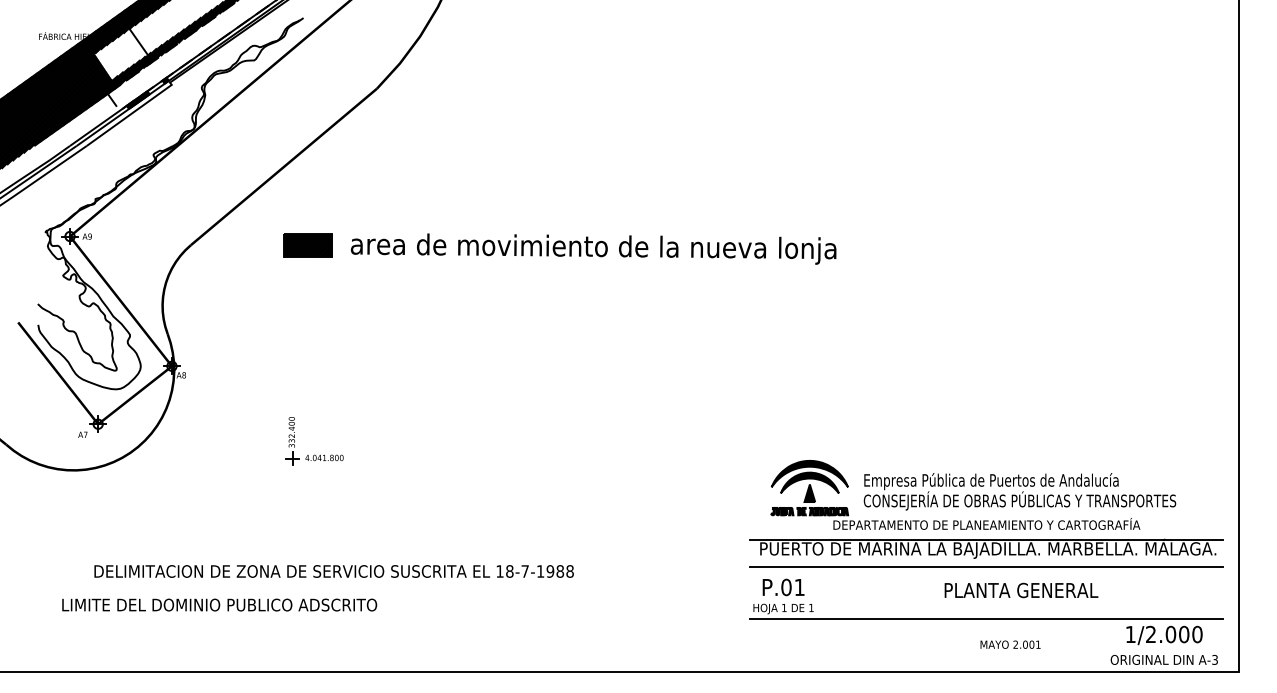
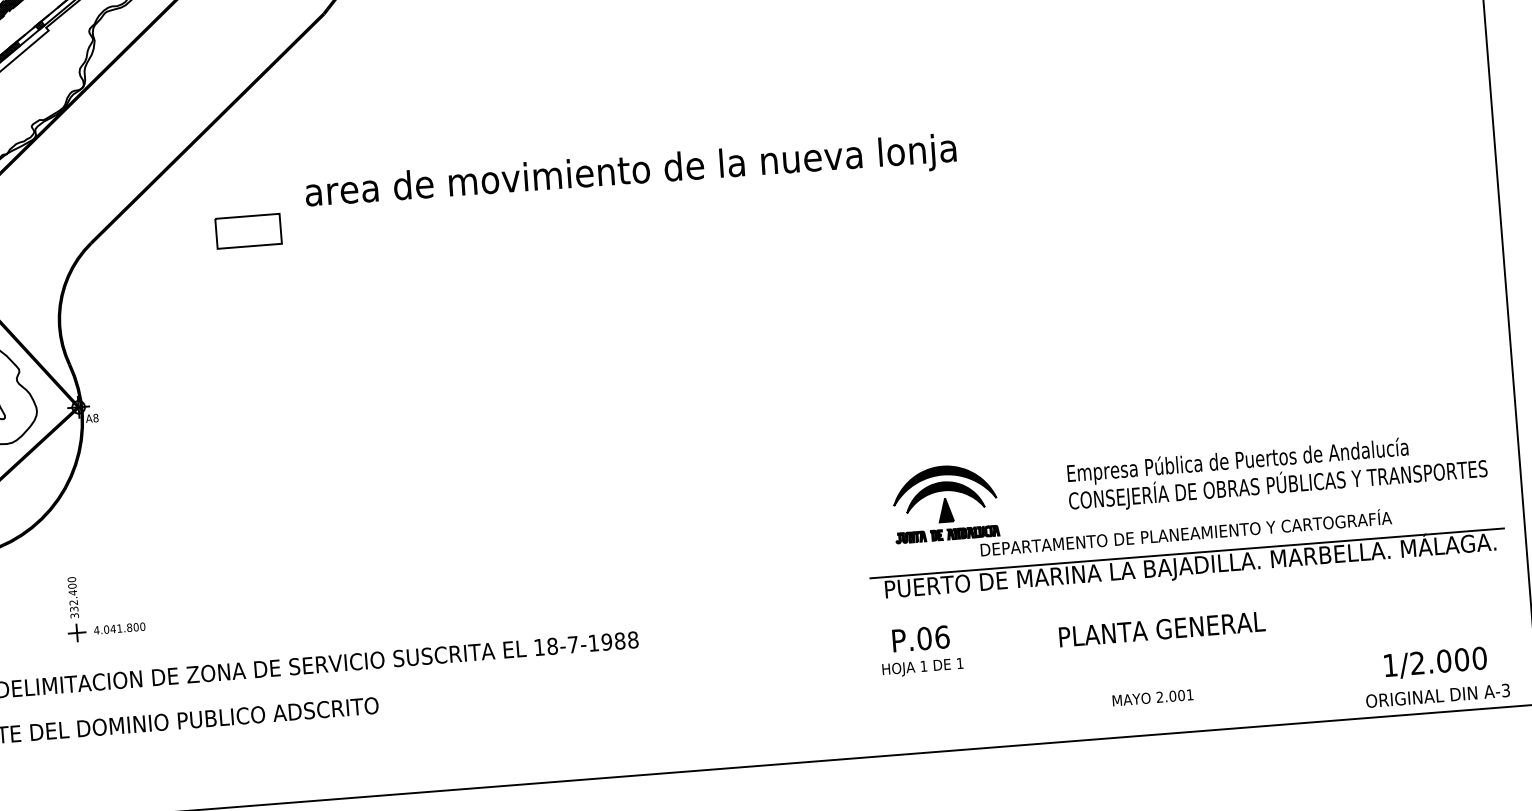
hatch: (308, 245) -> (248, 231), removed
text: (593, 248) -> (630, 172), moved
part: (314, 454) -> (105, 624), moved
text: (1019, 491) -> (1276, 472), moved
line: (986, 567) -> (1190, 590), removed
text: (799, 587) -> (942, 637), P.01 -> P.06
text: (1021, 590) -> (1162, 629), moved
line: (986, 619) -> (1195, 660), removed
text: (1010, 644) -> (1152, 697), moved

